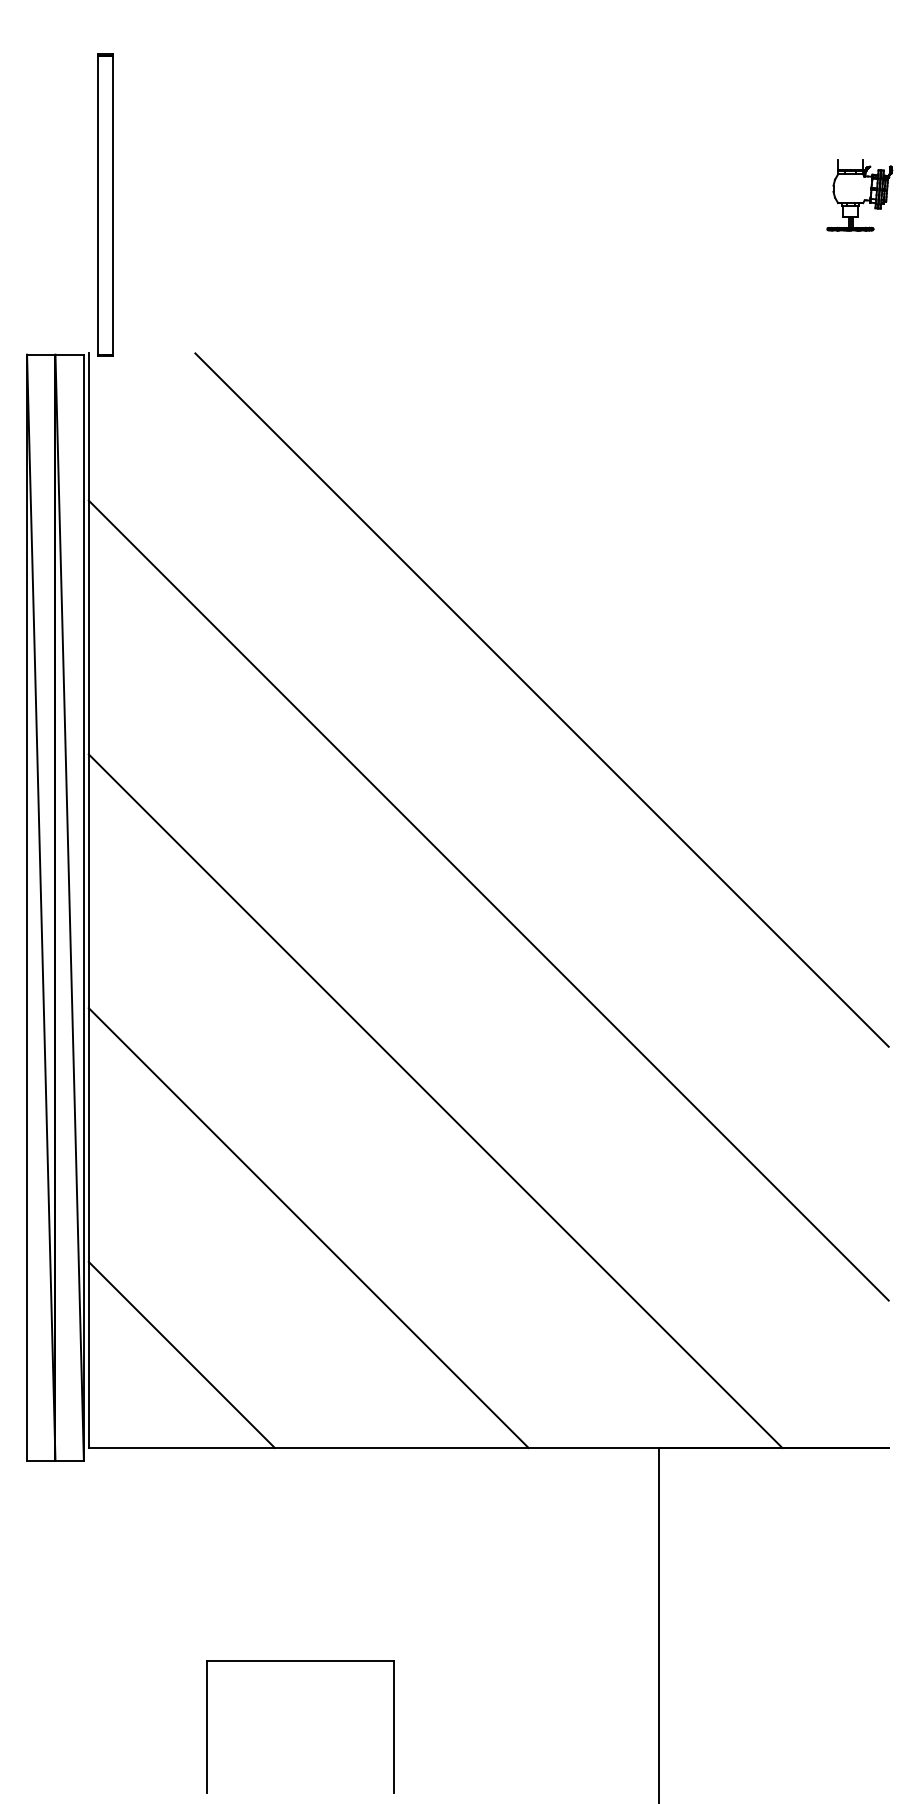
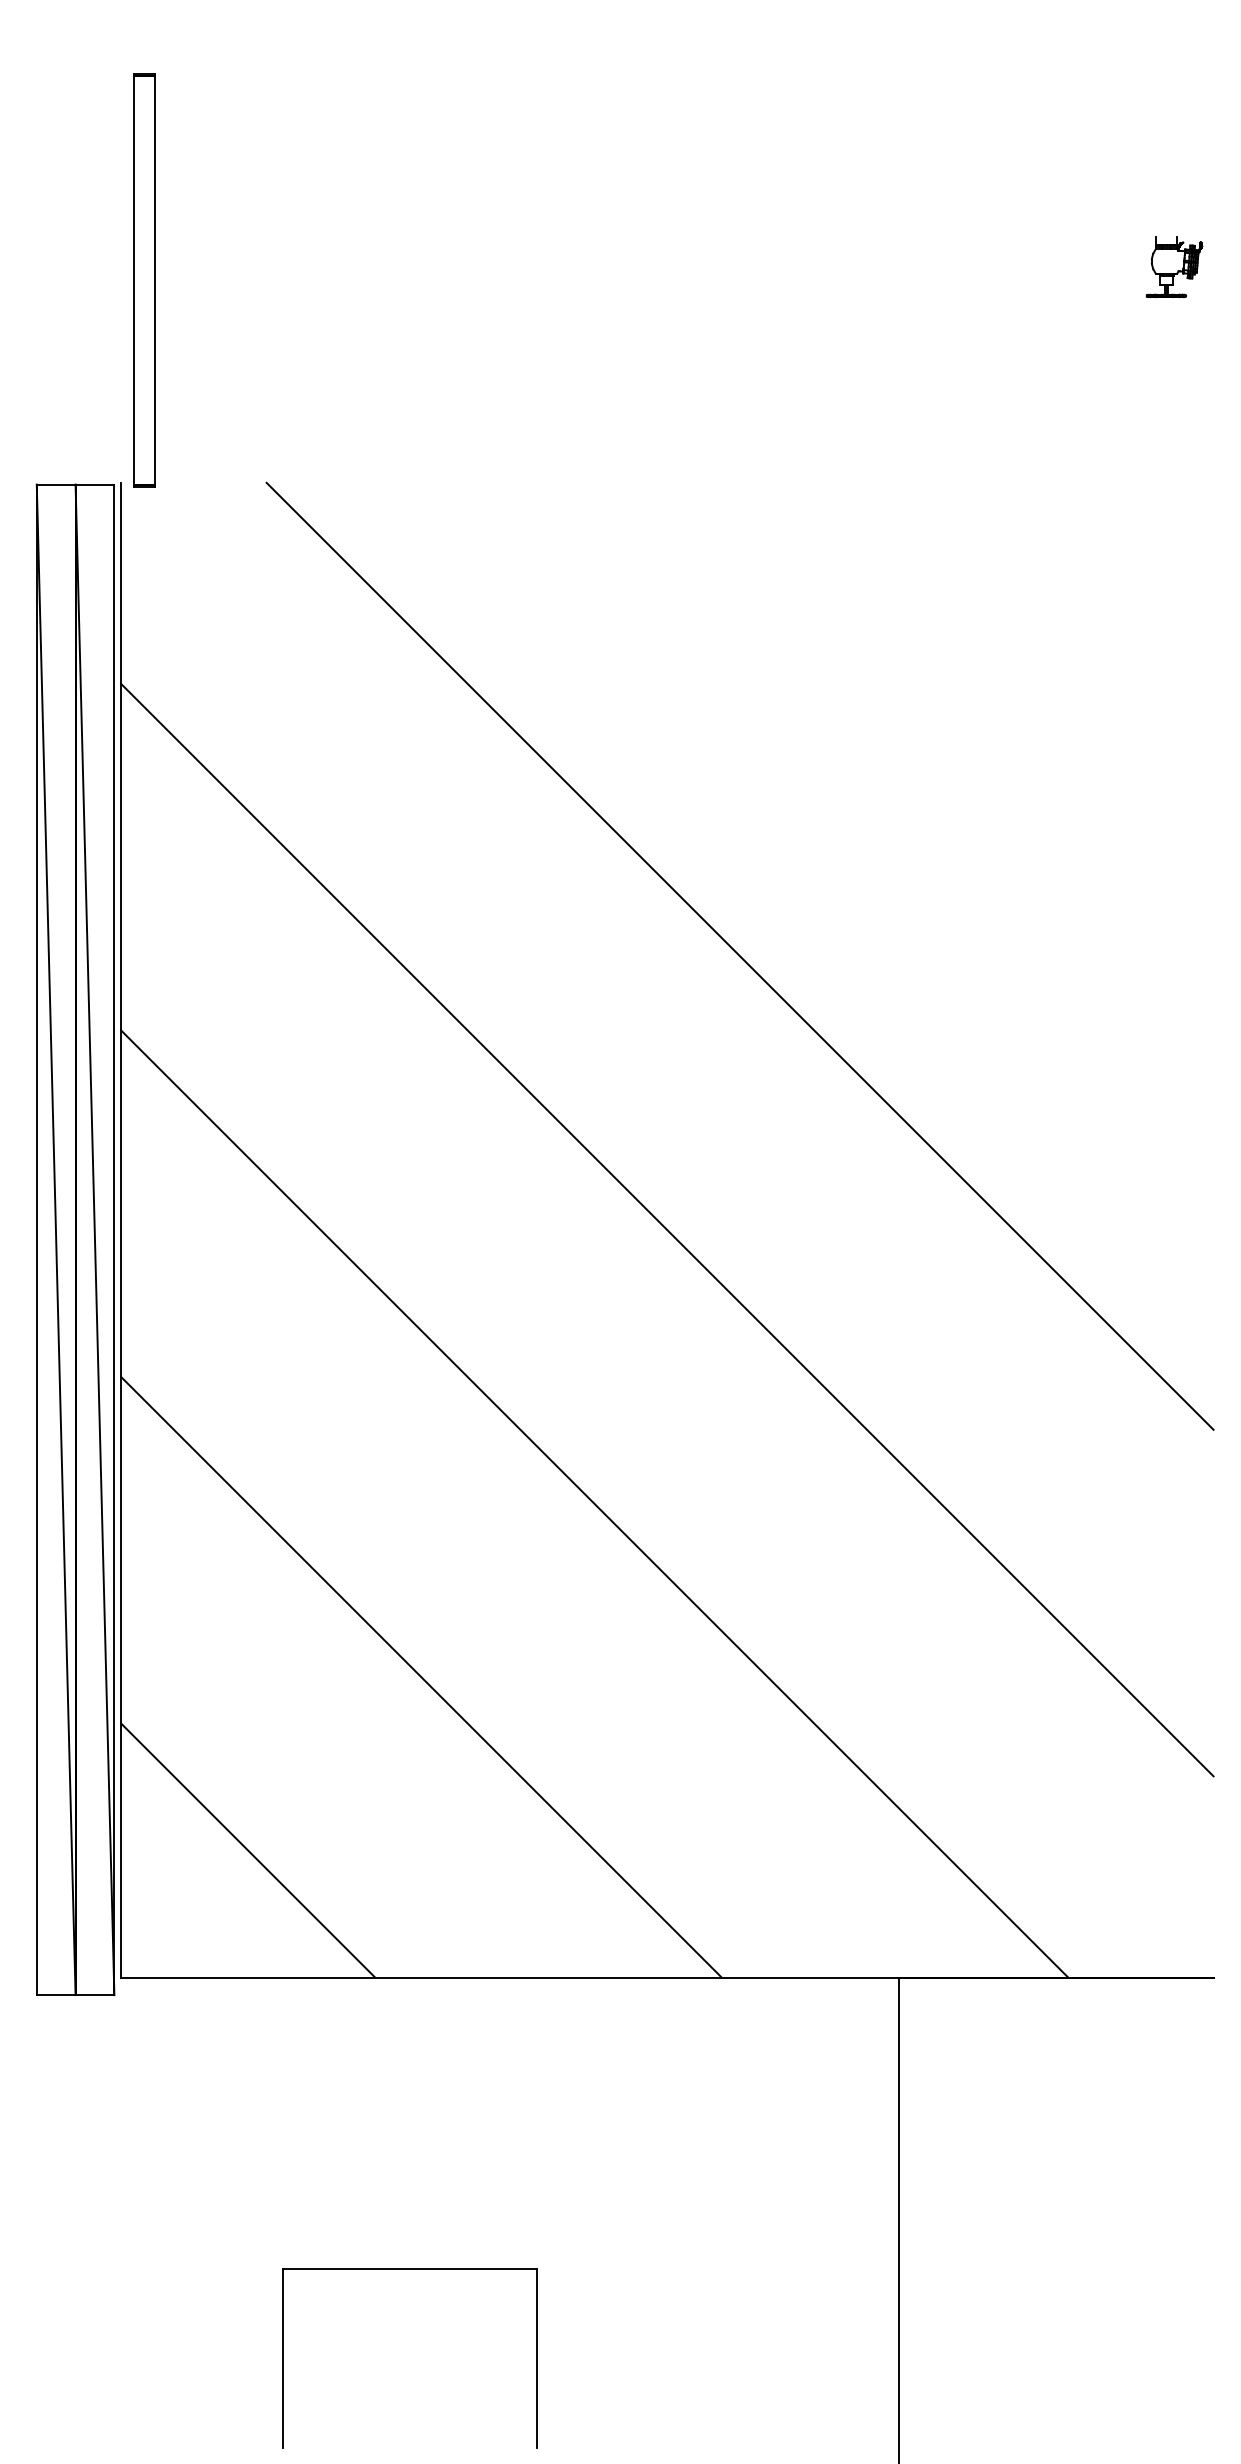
part: (860, 195) -> (1174, 267), size x0.62

